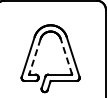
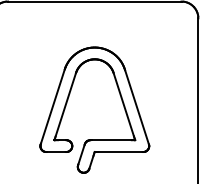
line: (34, 56) -> (64, 106), dashed -> solid
line: (66, 56) -> (124, 106), dashed -> solid

